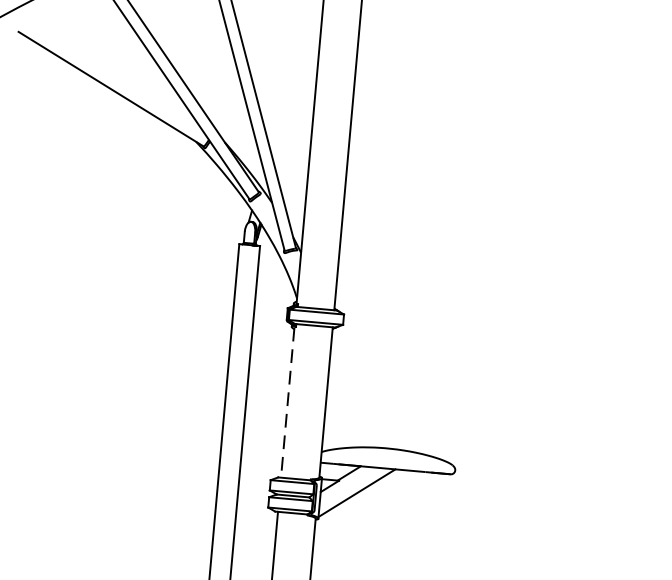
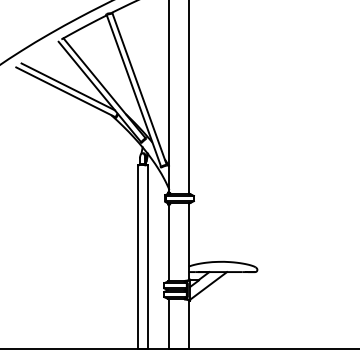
line: (117, 78) -> (68, 86), added
line: (287, 403) -> (169, 243), dashed -> solid

